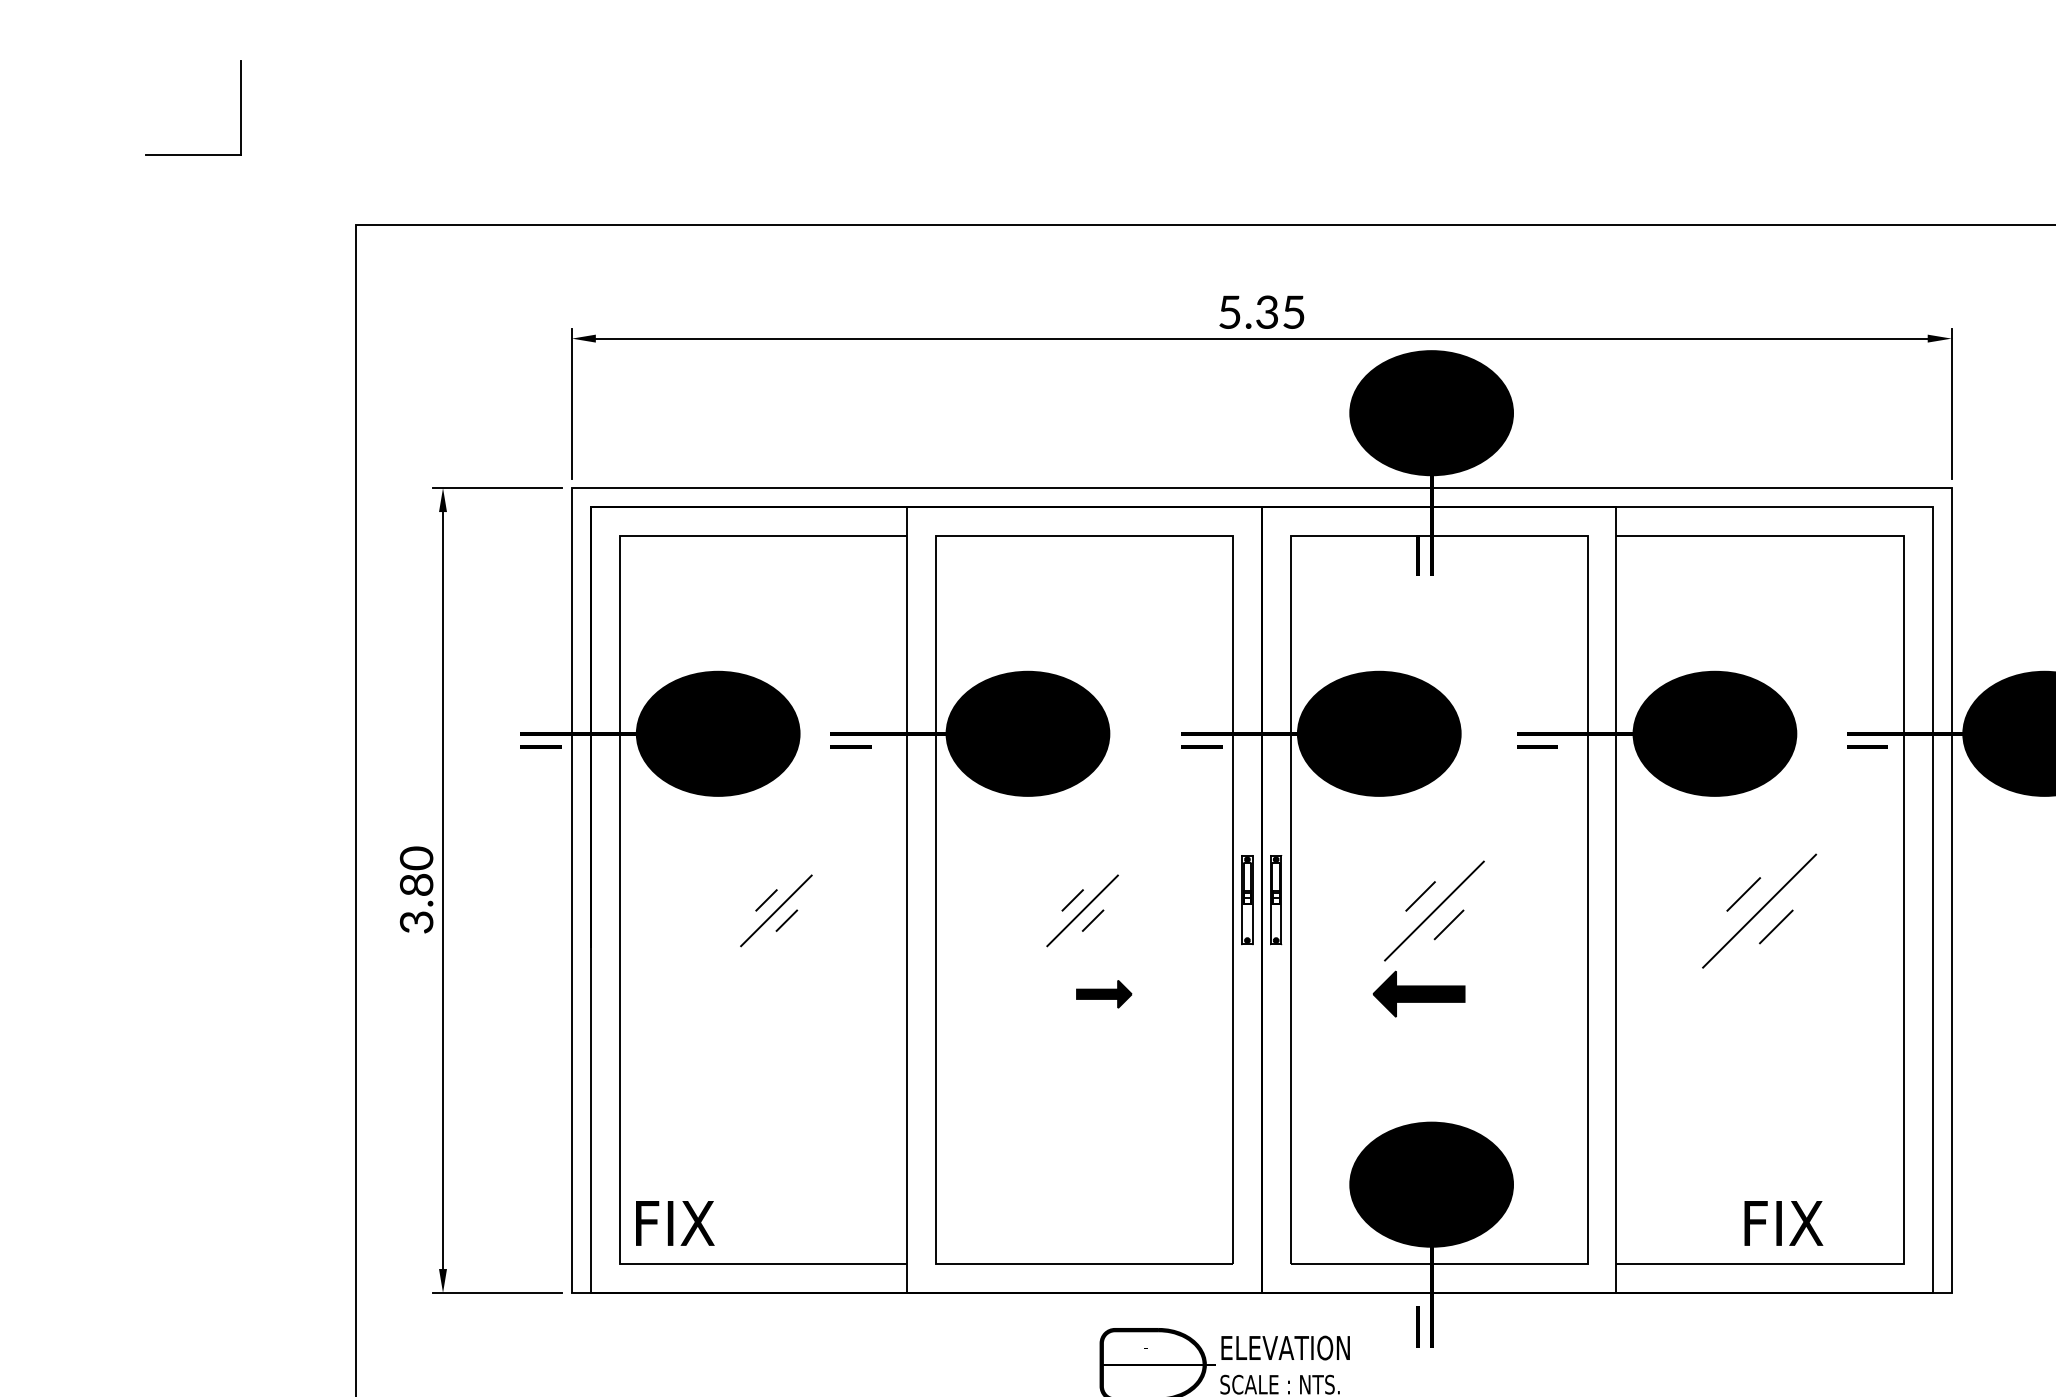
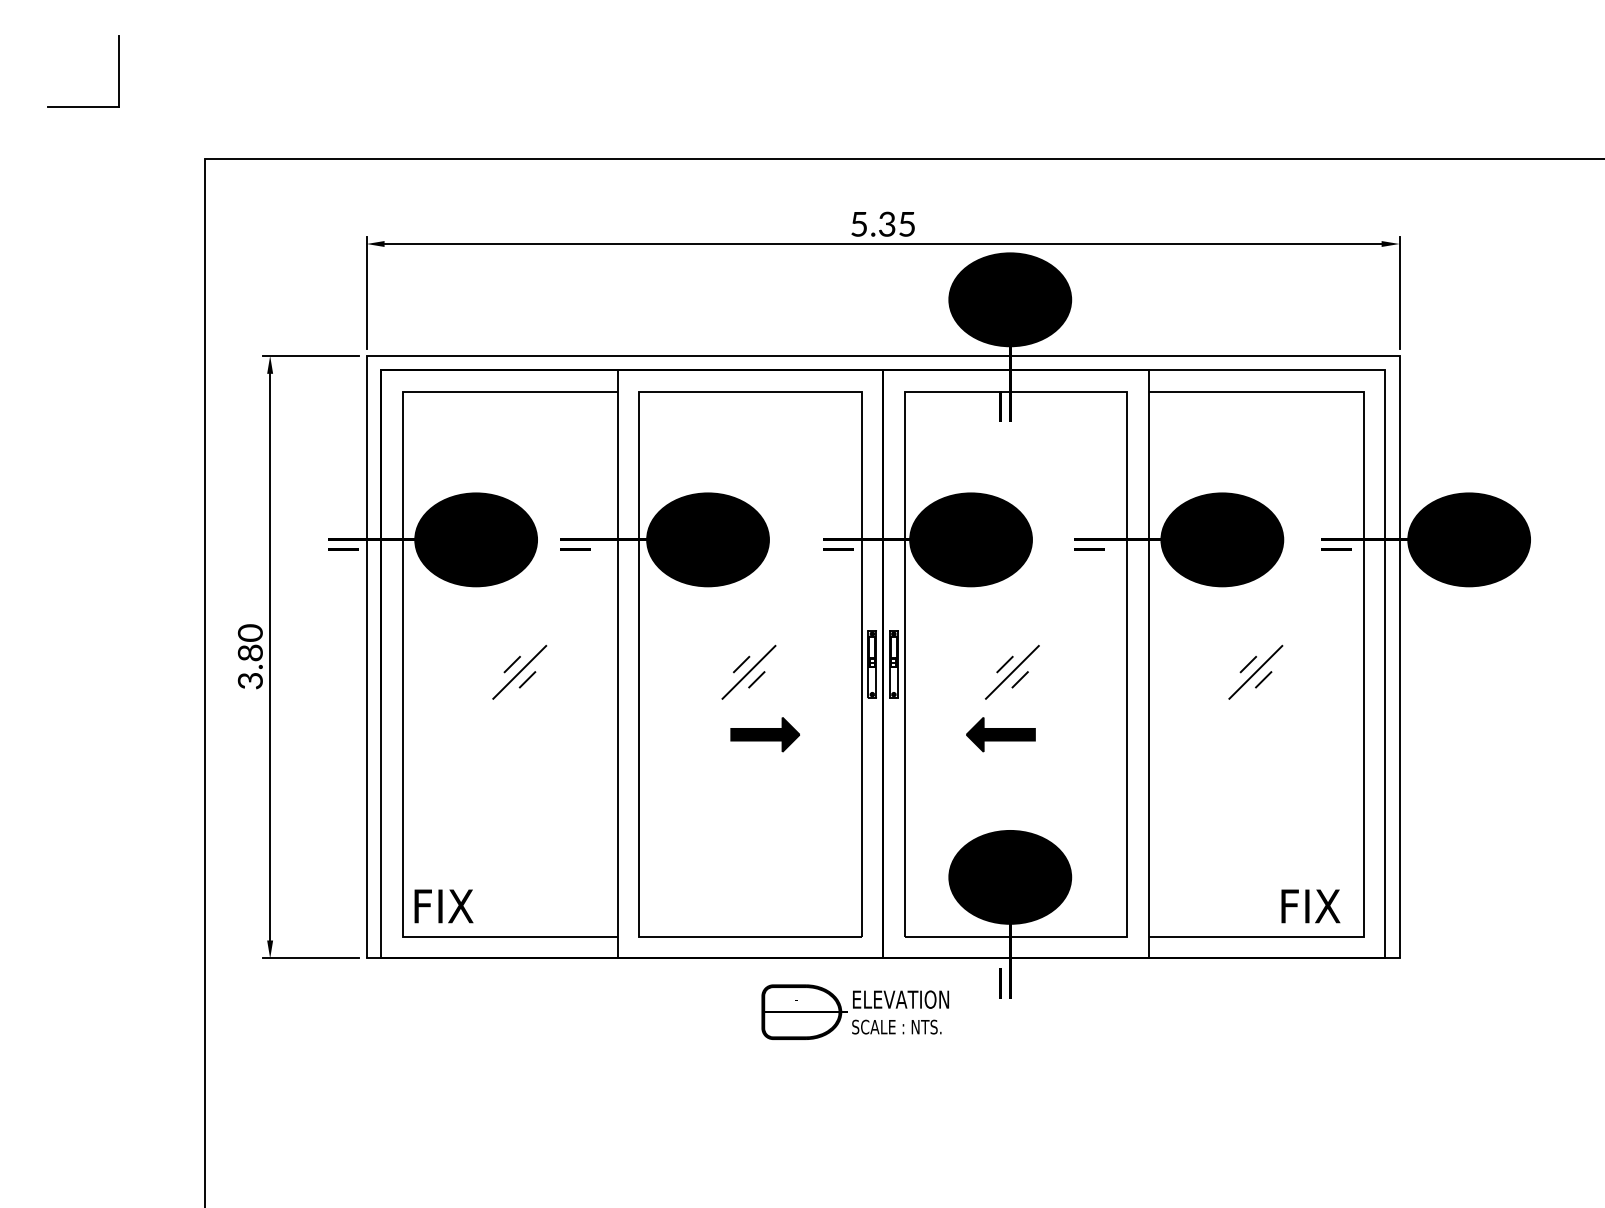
part: (1434, 909) -> (1012, 671), size x0.71
part: (1759, 909) -> (1255, 671), size x0.62
part: (1103, 993) -> (764, 734), size x1.67
text: (1783, 1223) -> (1310, 906), moved

